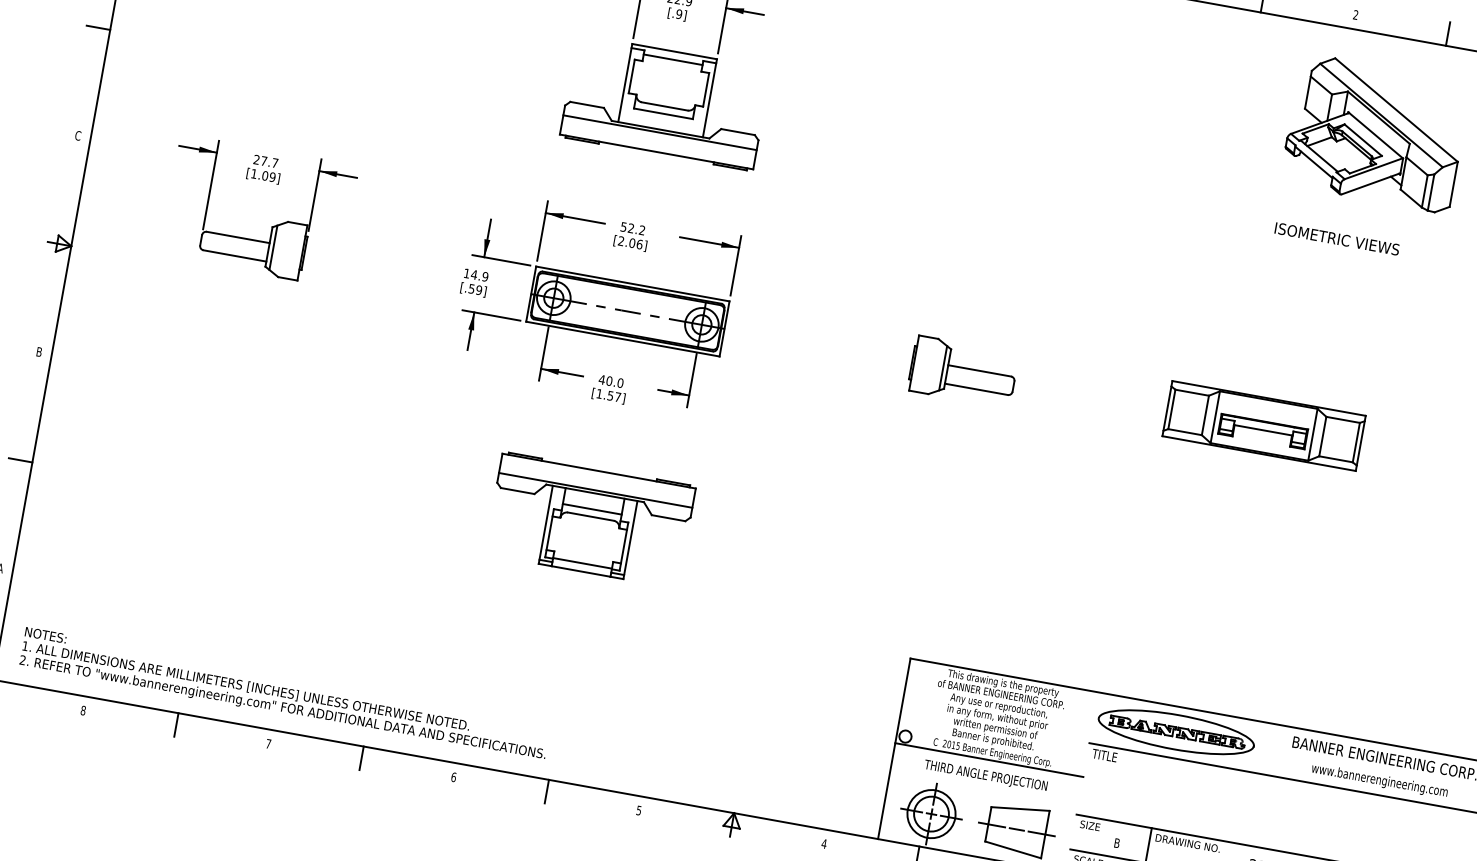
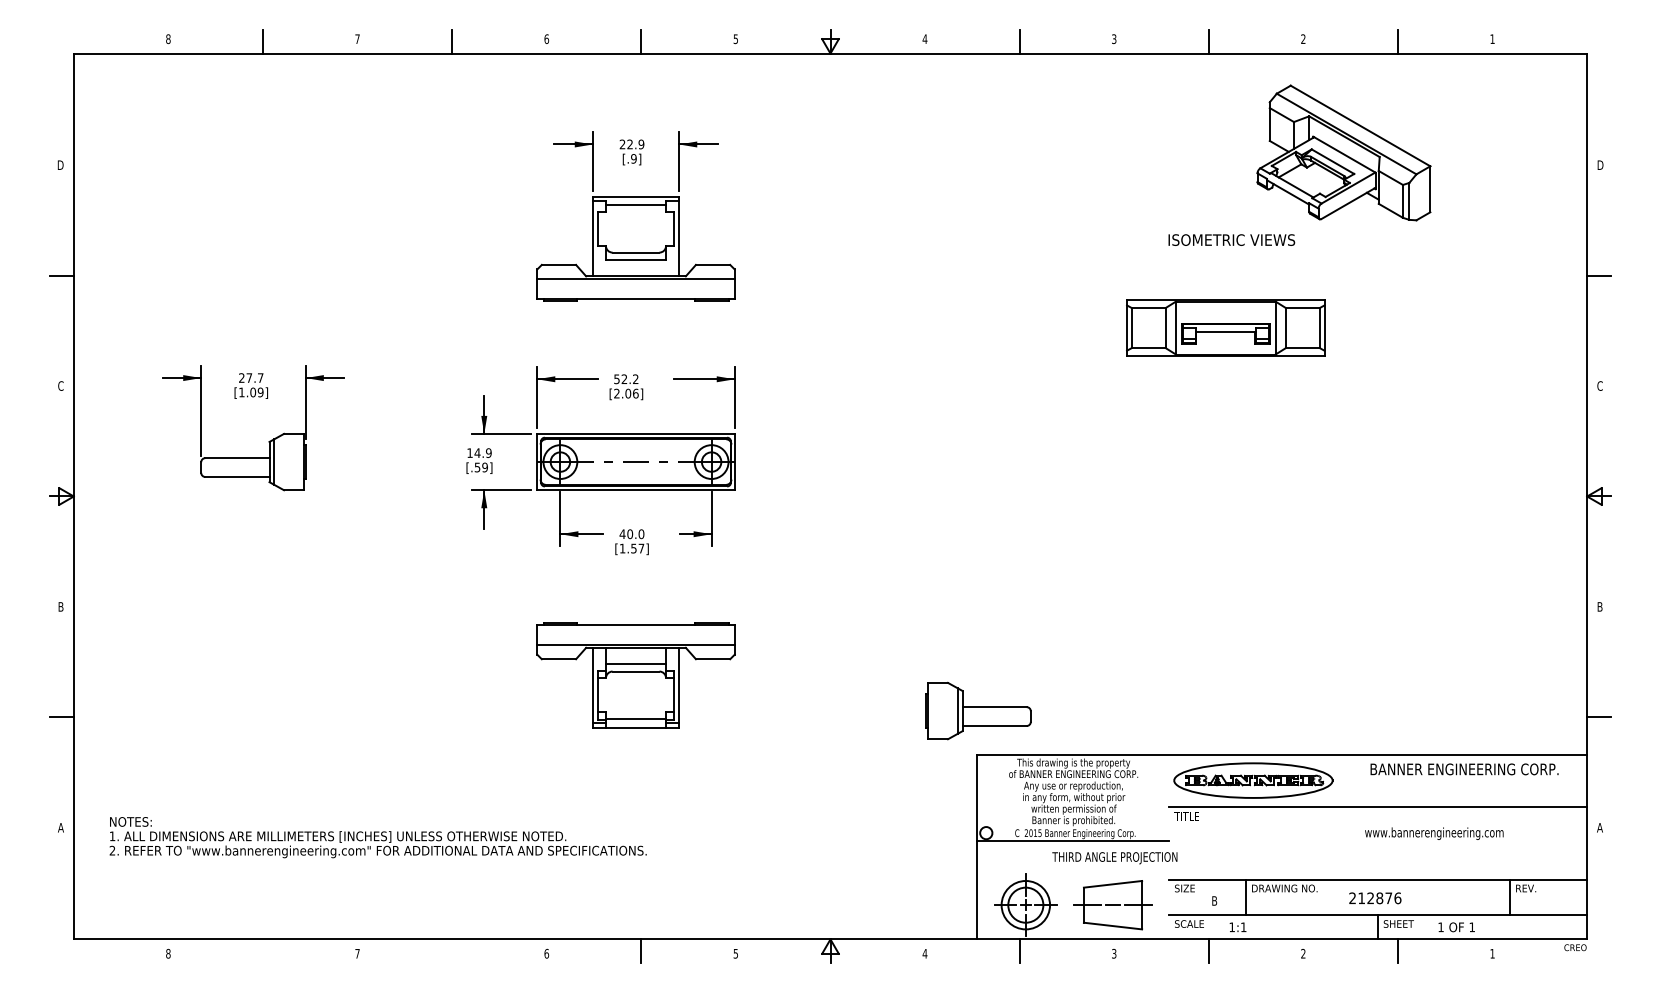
text: (1337, 238) -> (1231, 239), moved
part: (963, 371) -> (978, 710), moved
part: (1263, 425) -> (1225, 327), moved
text: (284, 693) -> (377, 837), moved
line: (176, 725) -> (263, 951), removed
line: (361, 758) -> (452, 951), removed
text: (985, 776) -> (1114, 858), moved
text: (1379, 780) -> (1434, 833), moved

